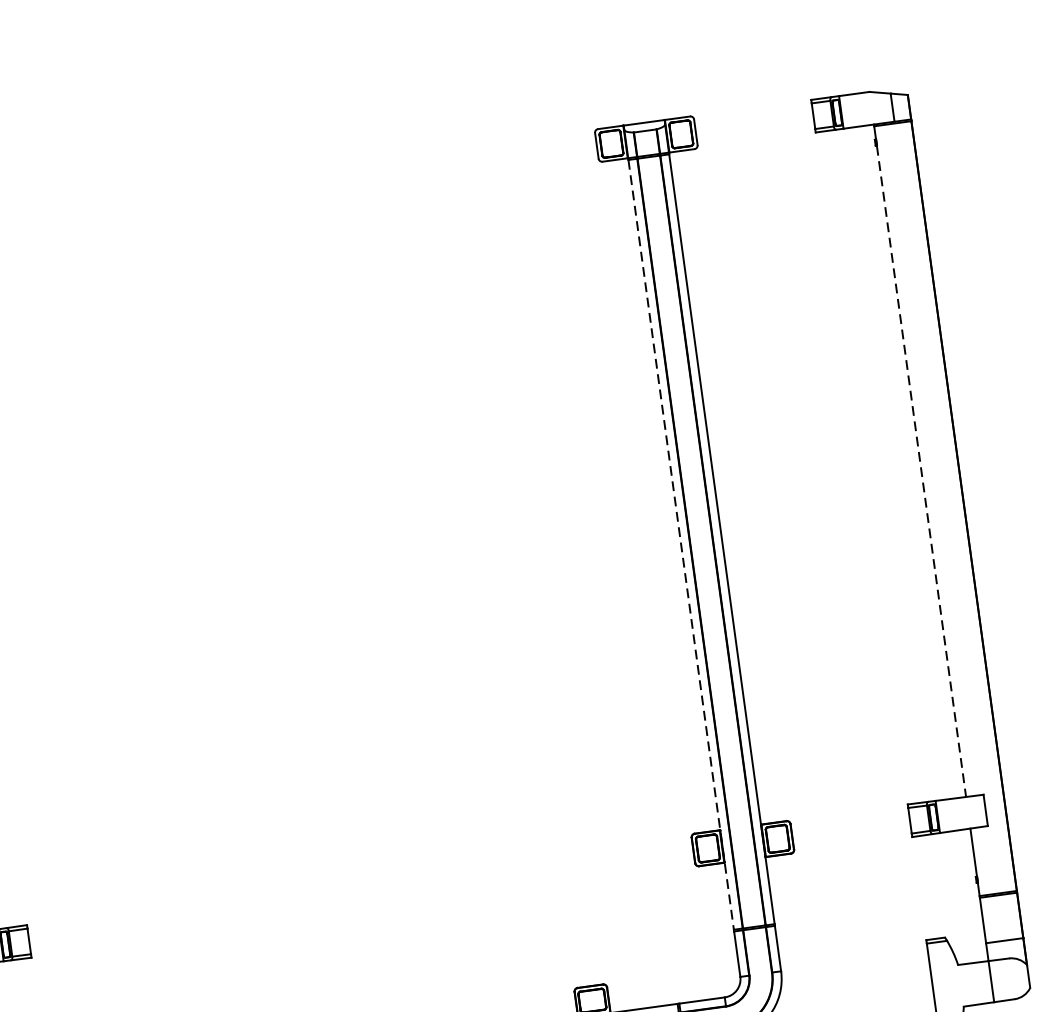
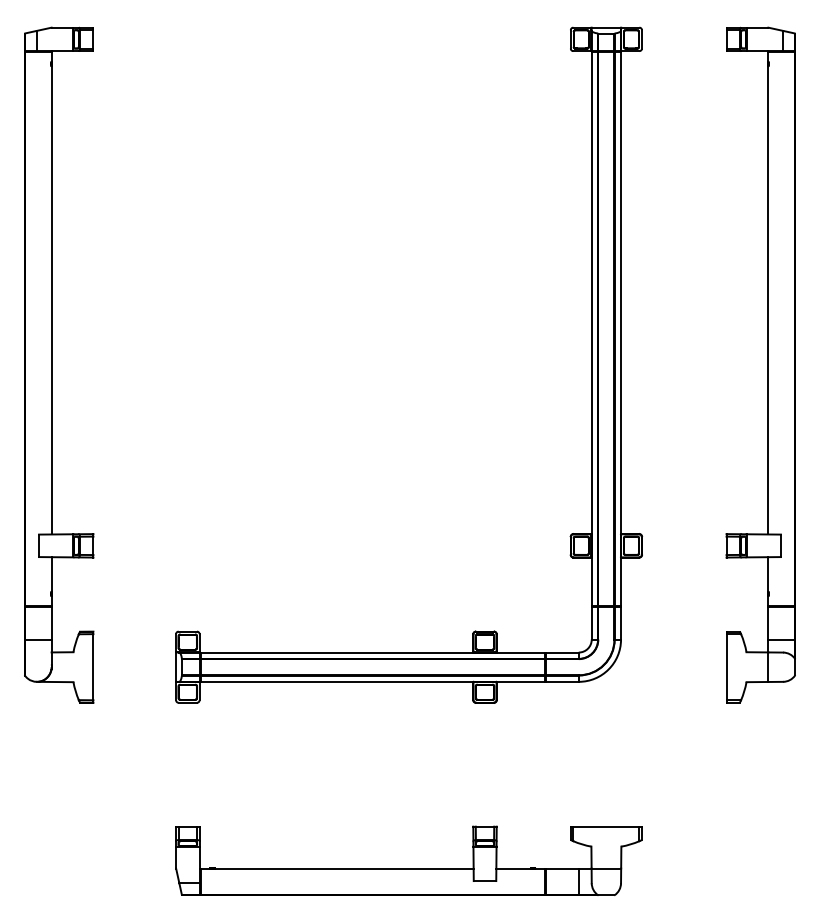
line: (921, 471) -> (768, 300), dashed -> solid
line: (680, 545) -> (591, 329), dashed -> solid

